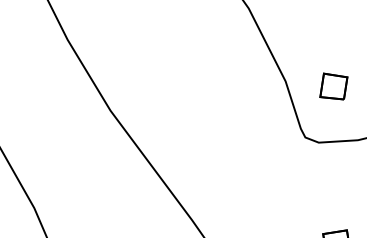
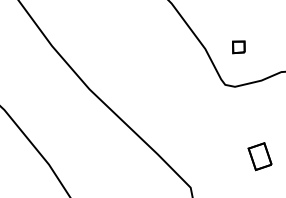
part: (333, 87) -> (238, 47), size x0.7

